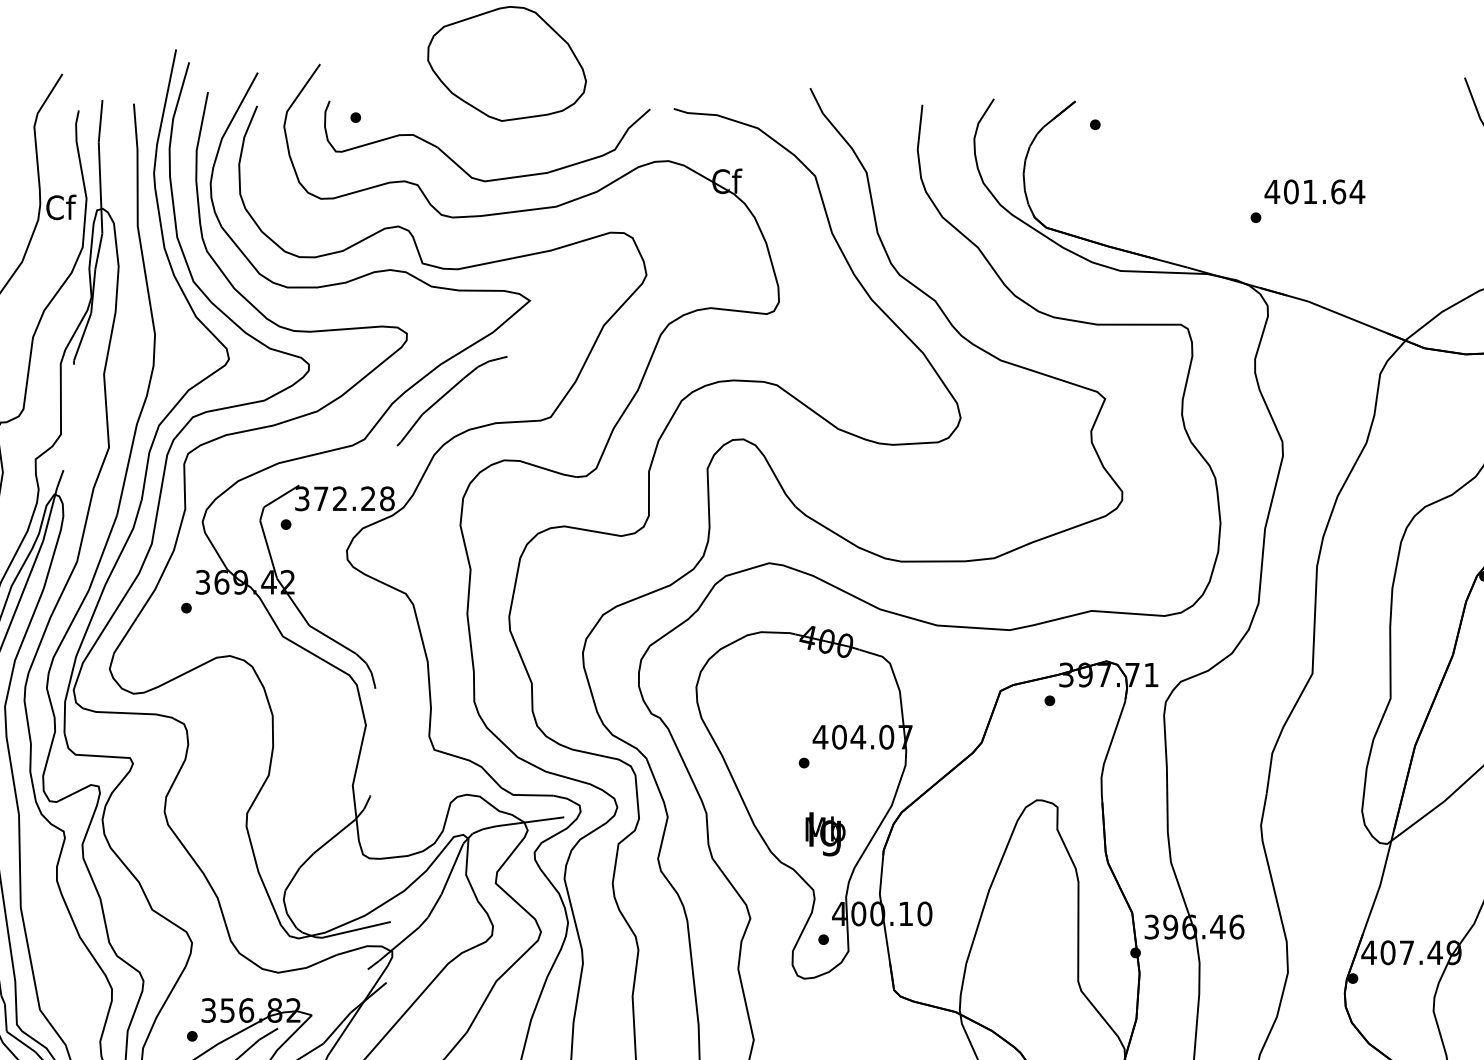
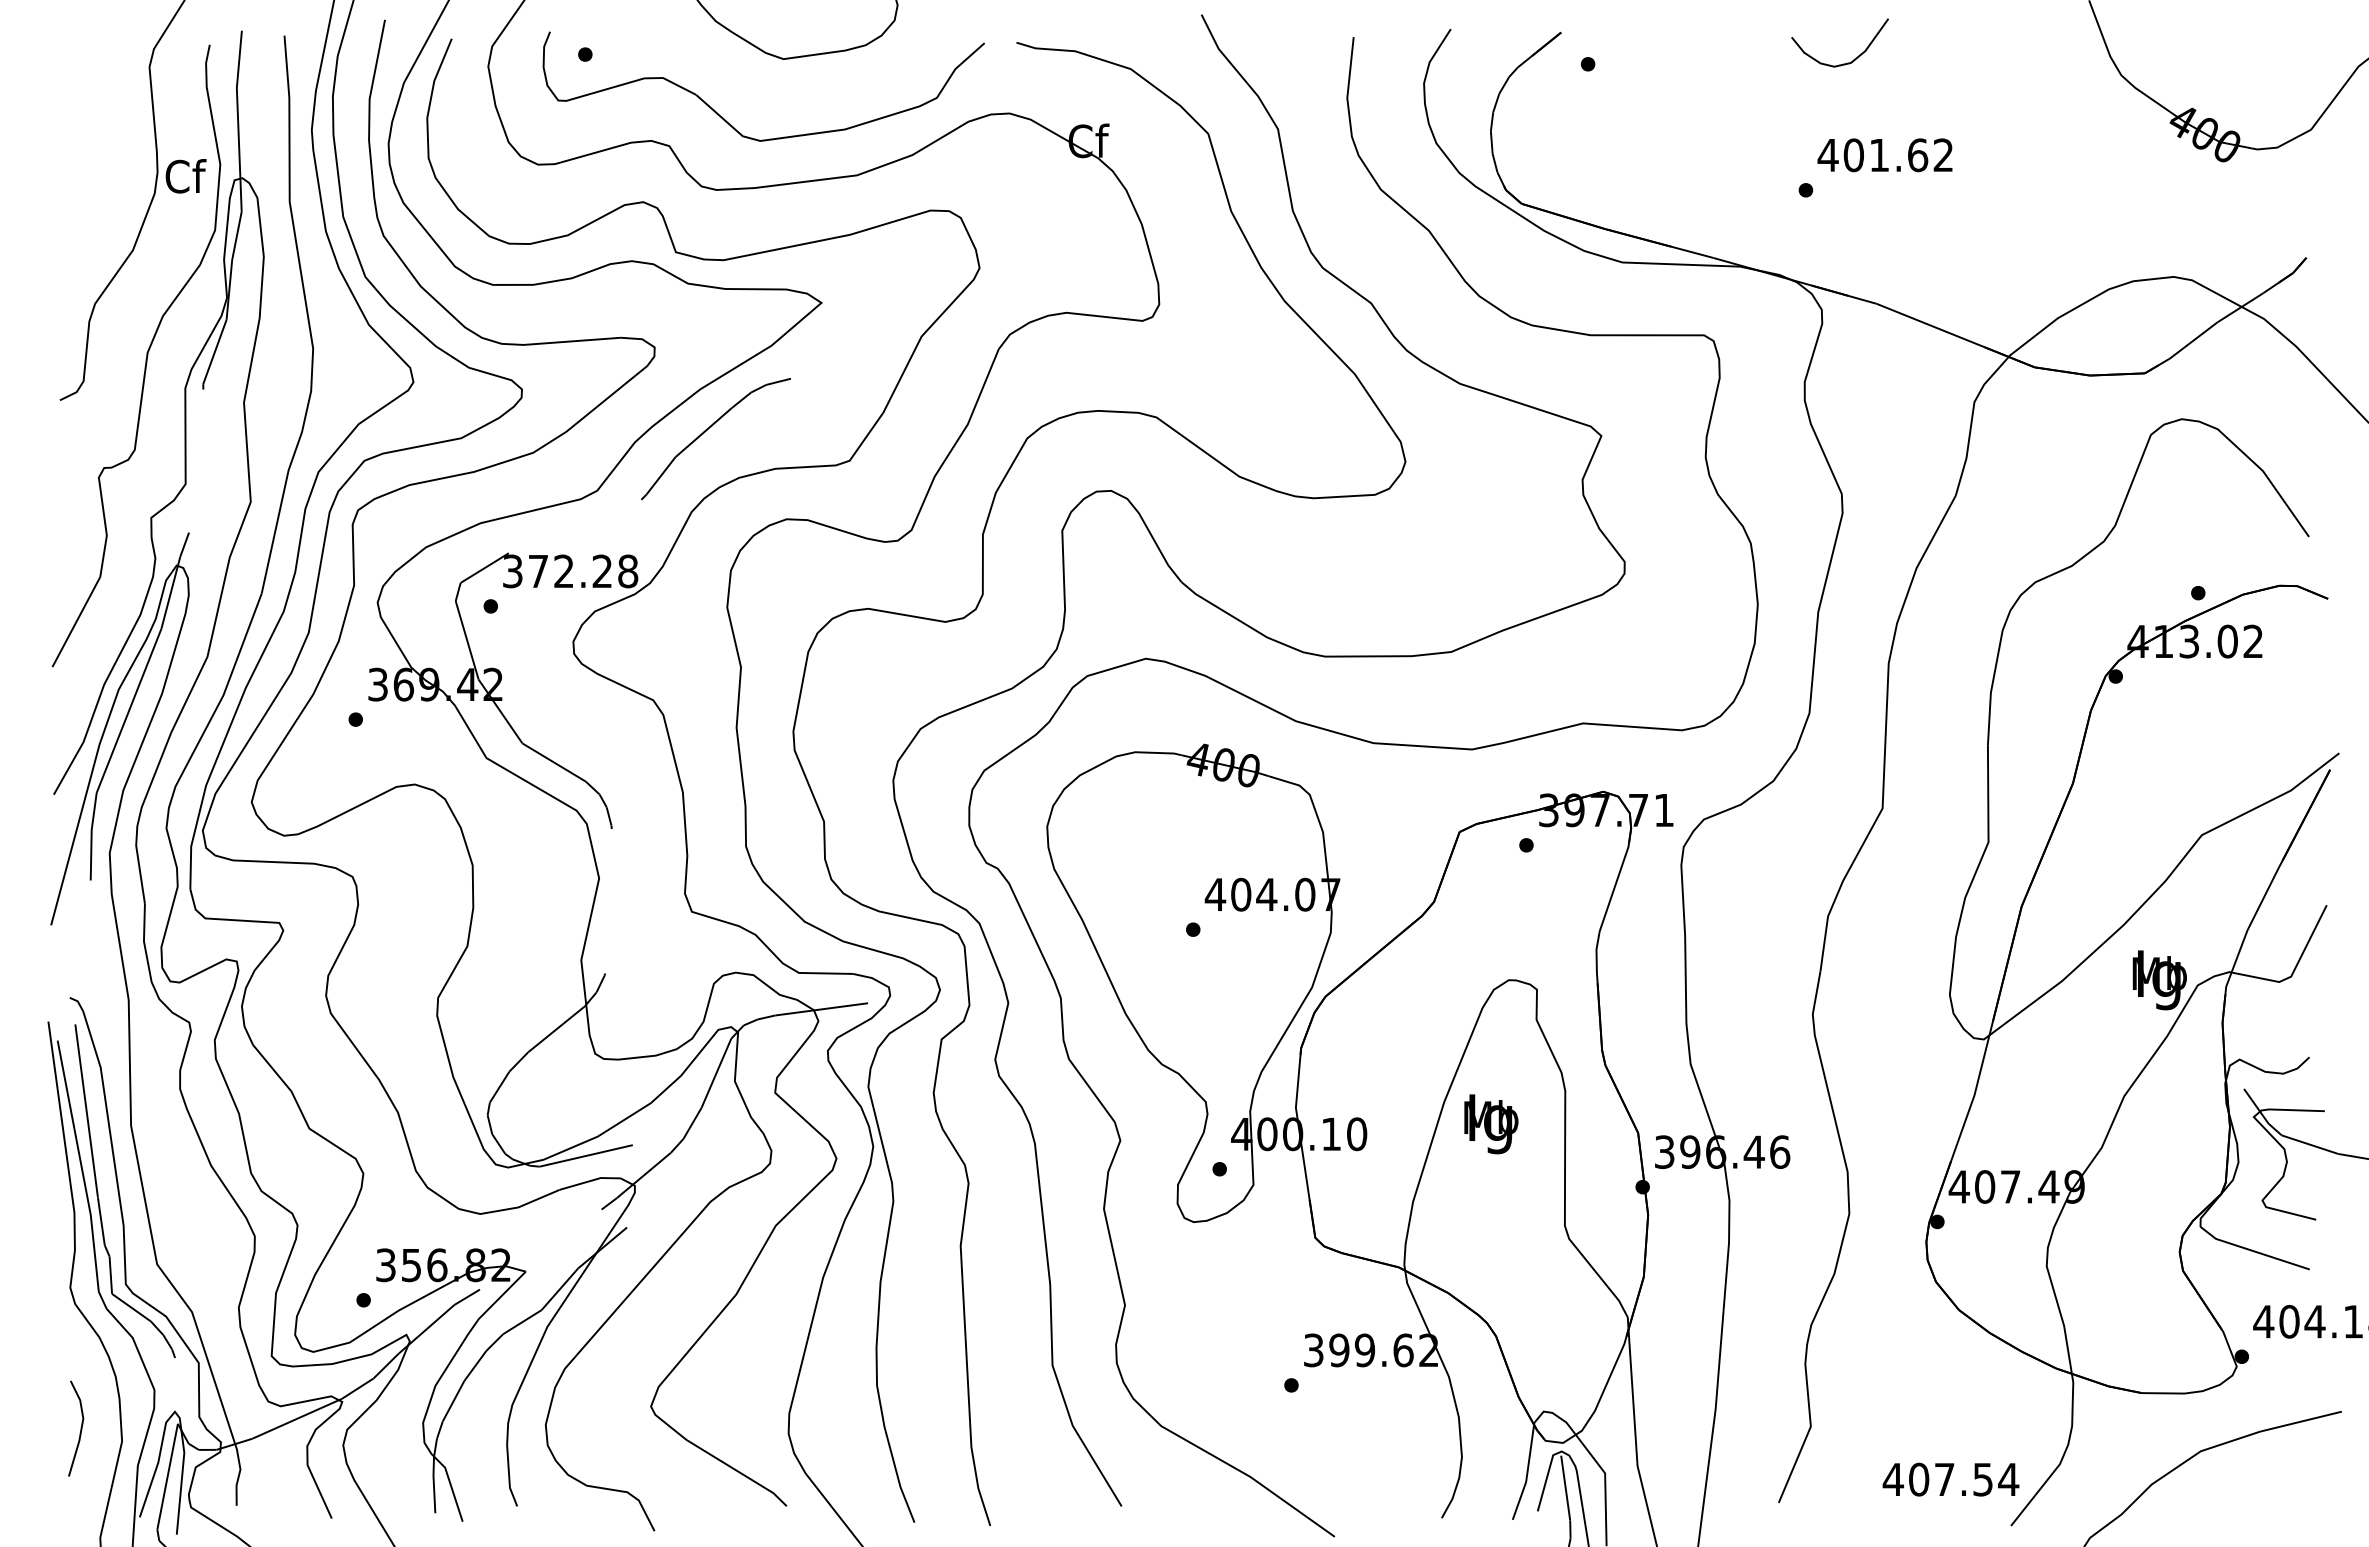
curve: (1283, 124) -> (1843, 63), added
text: (1357, 191) -> (1943, 154), 401.64 -> 401.62
text: (825, 834) -> (1491, 1124), moved

